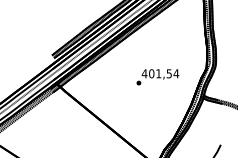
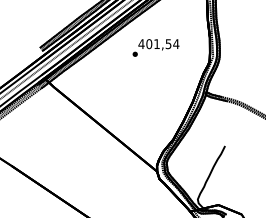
text: (157, 76) -> (155, 47), moved

